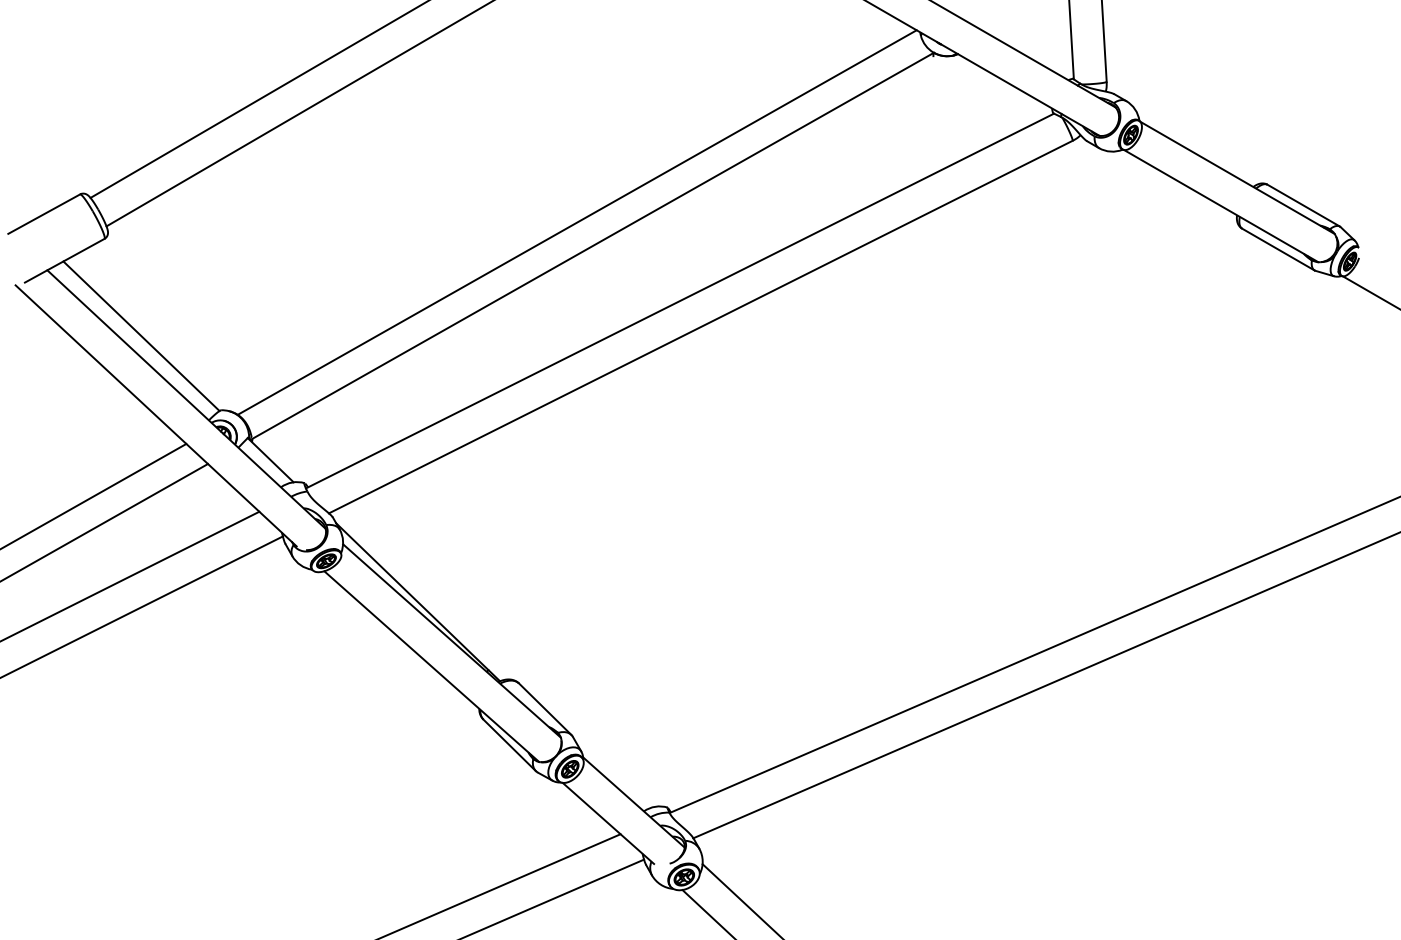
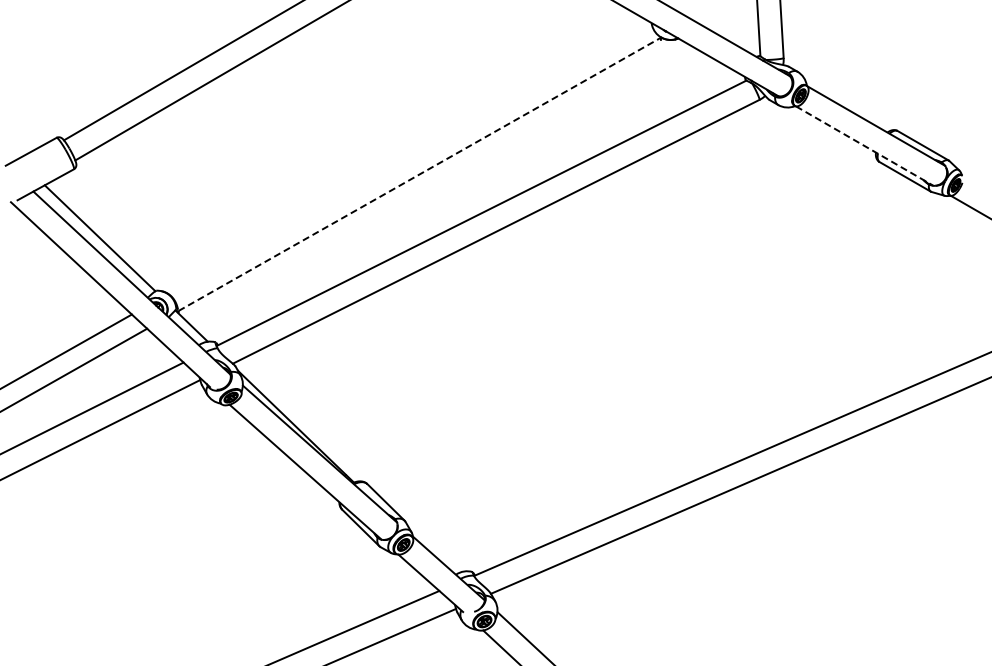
line: (1222, 206) -> (865, 146), solid -> dashed
line: (576, 222) -> (408, 157), removed
line: (593, 246) -> (420, 174), solid -> dashed

